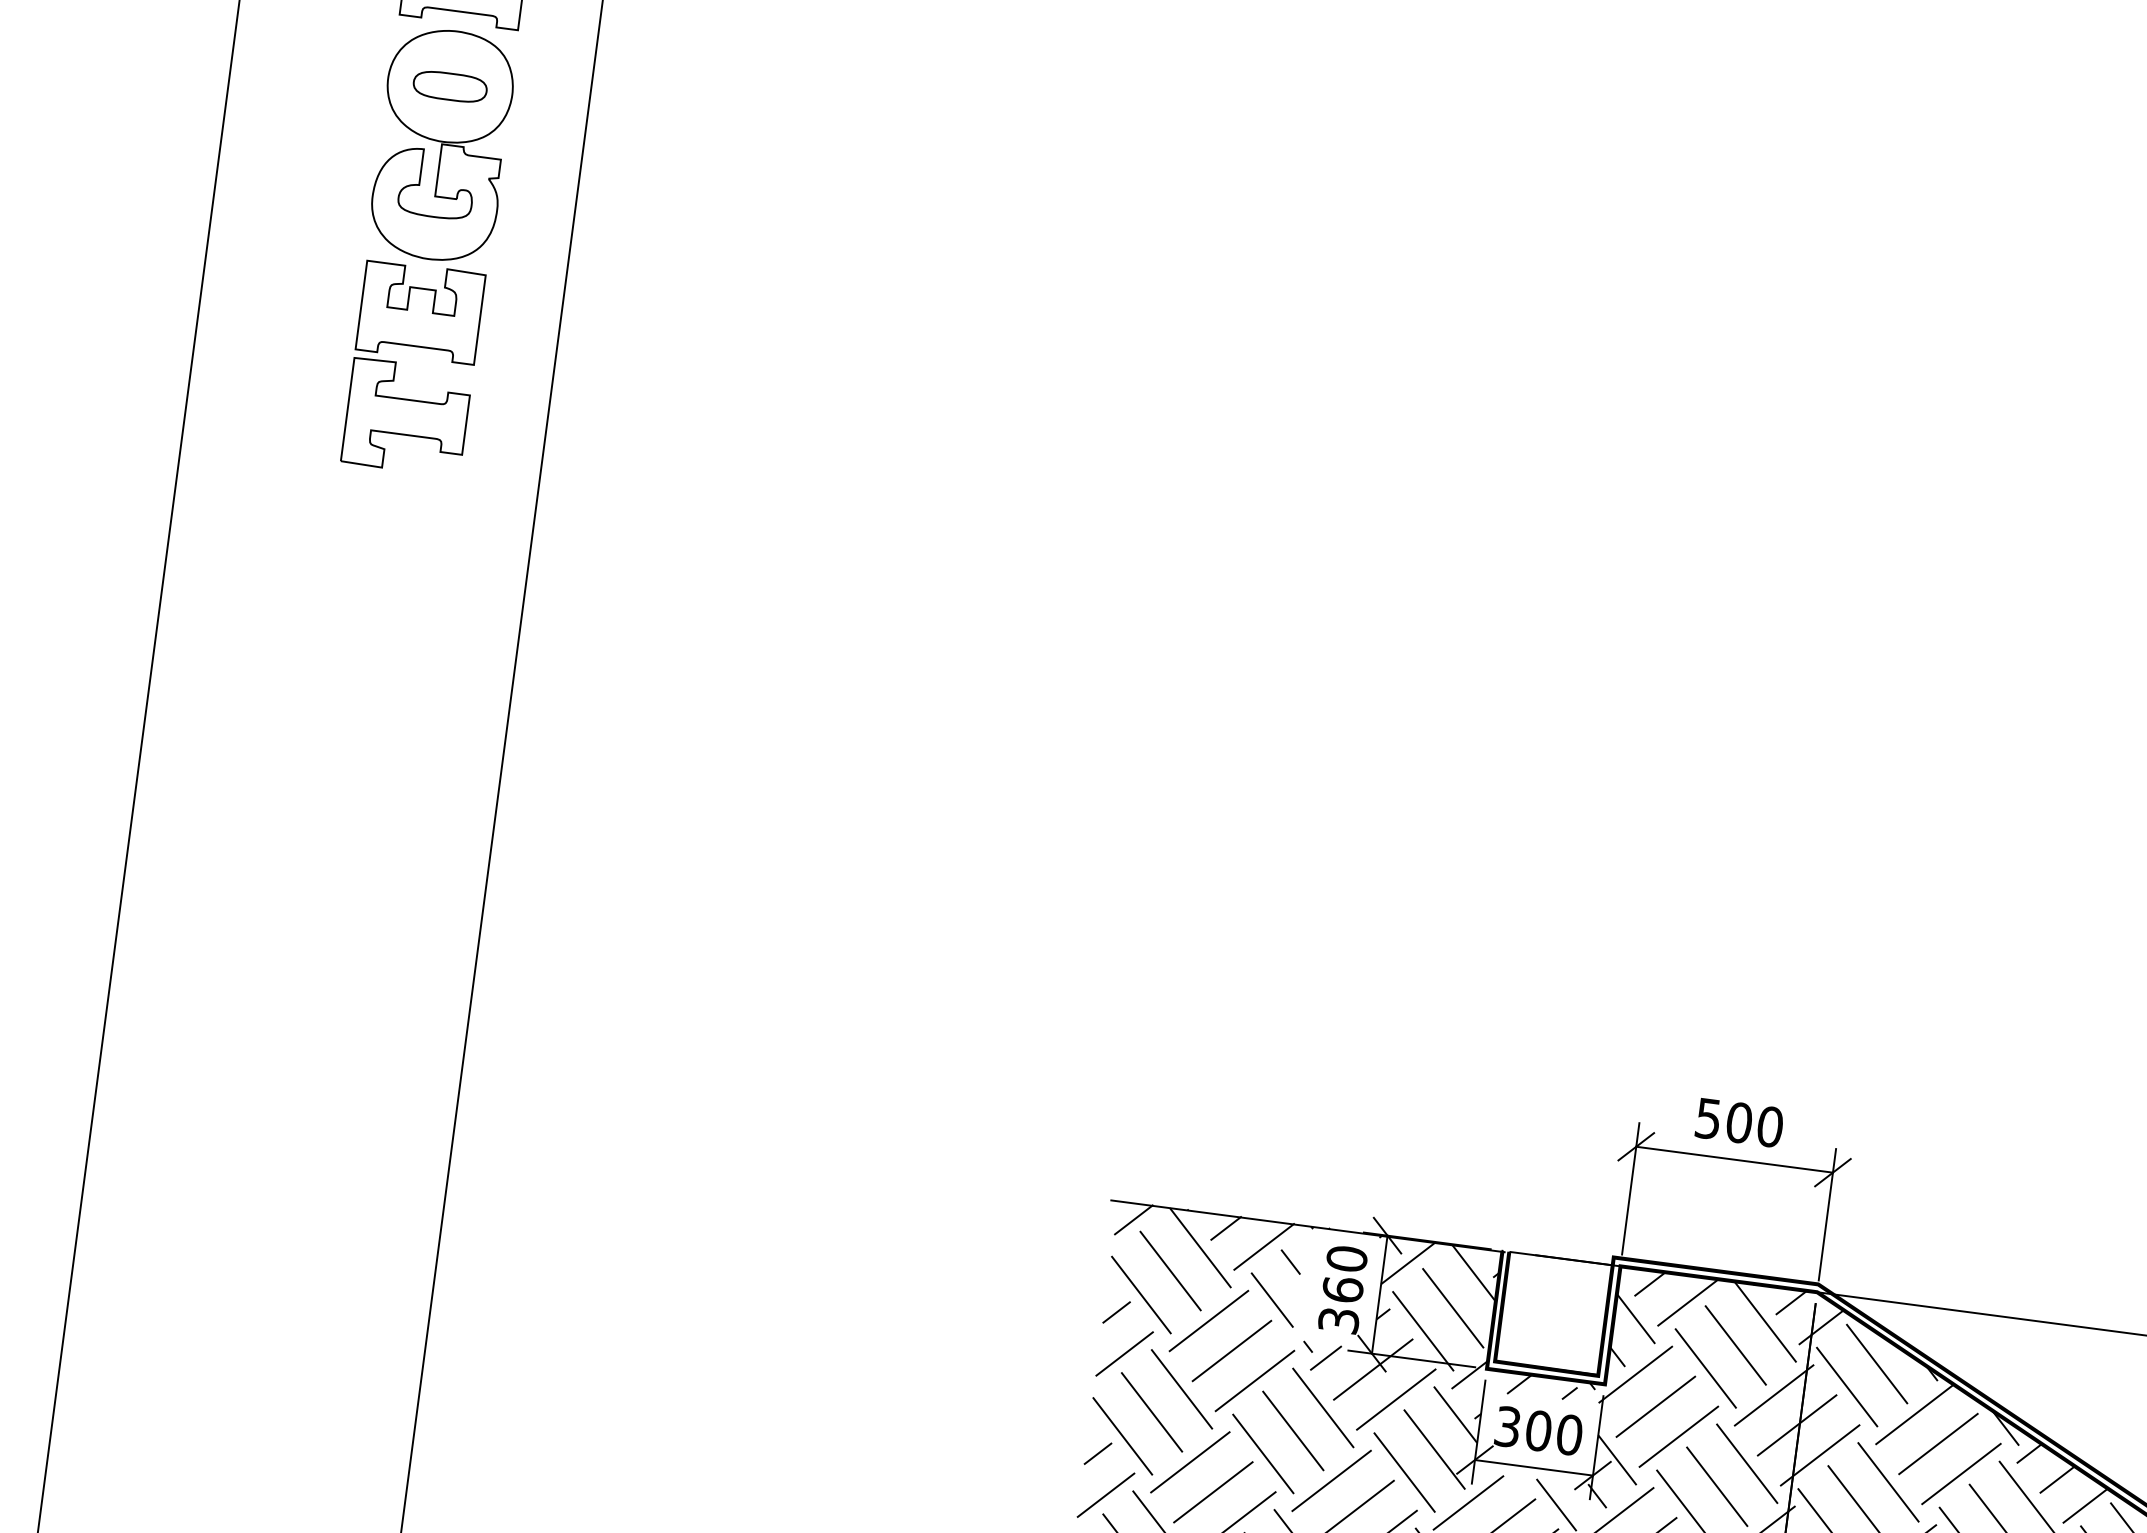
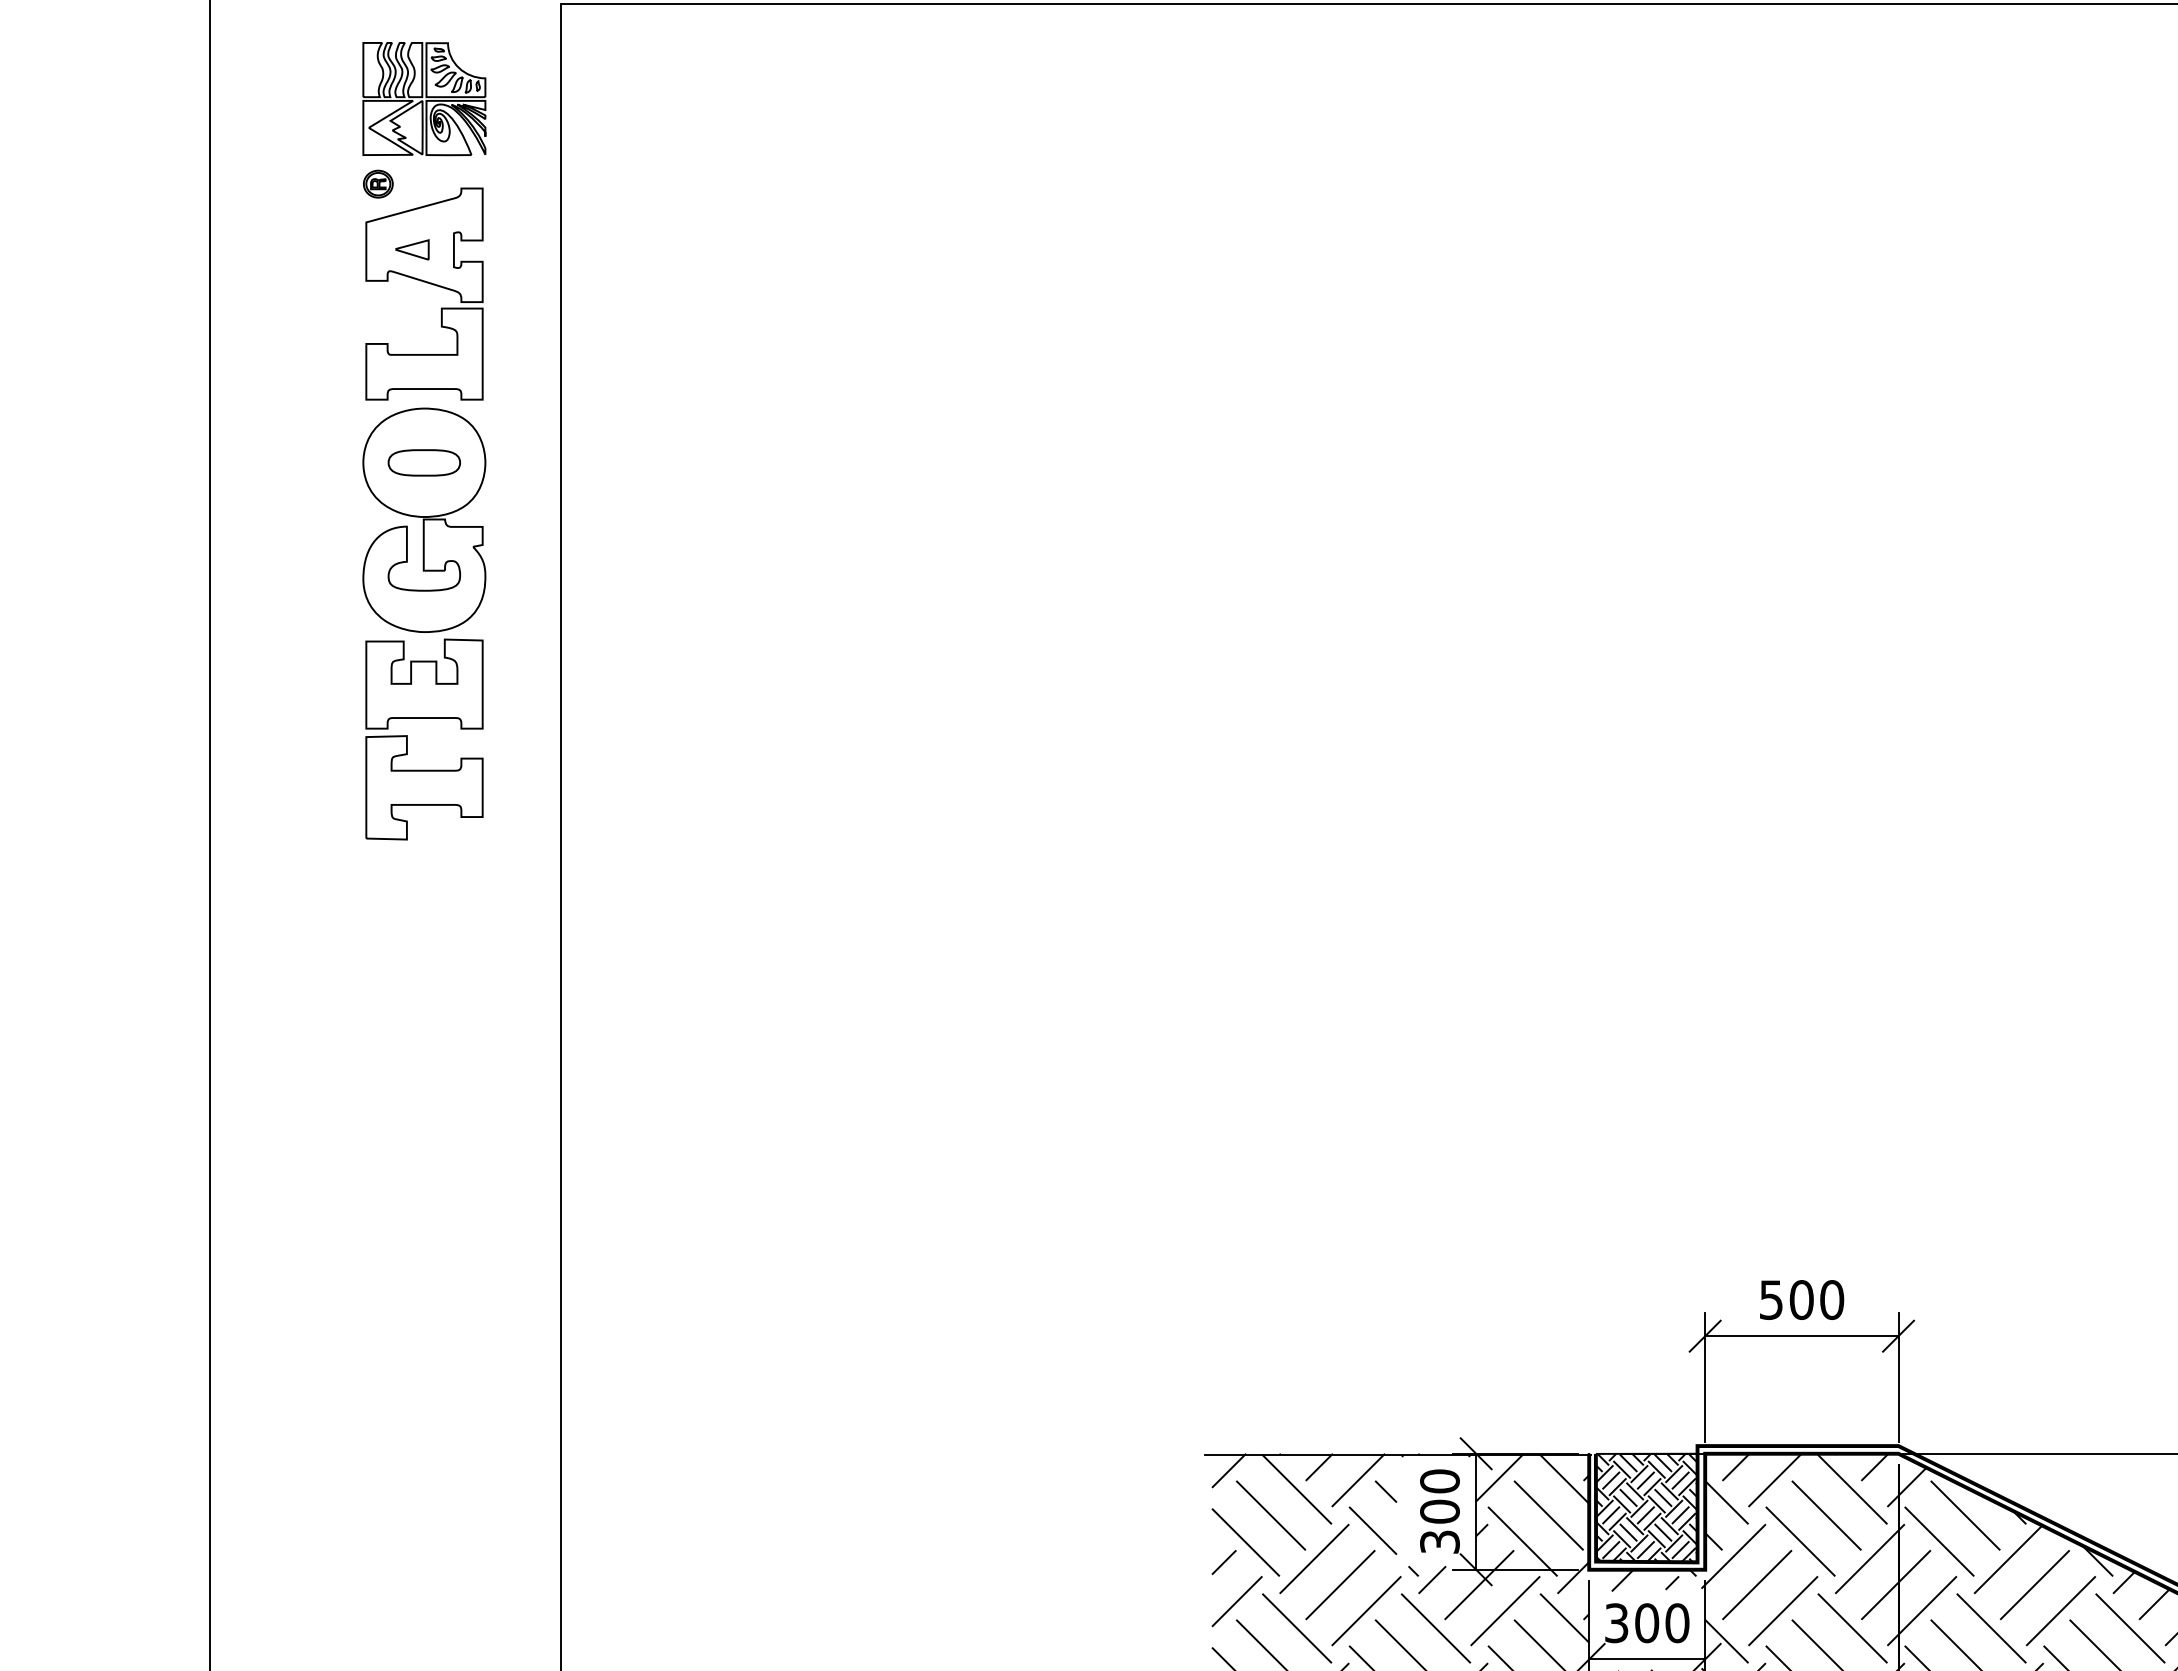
text: (1342, 1289) -> (1439, 1511), 360 -> 300
hatch: (1553, 1313) -> (1646, 1507), added

